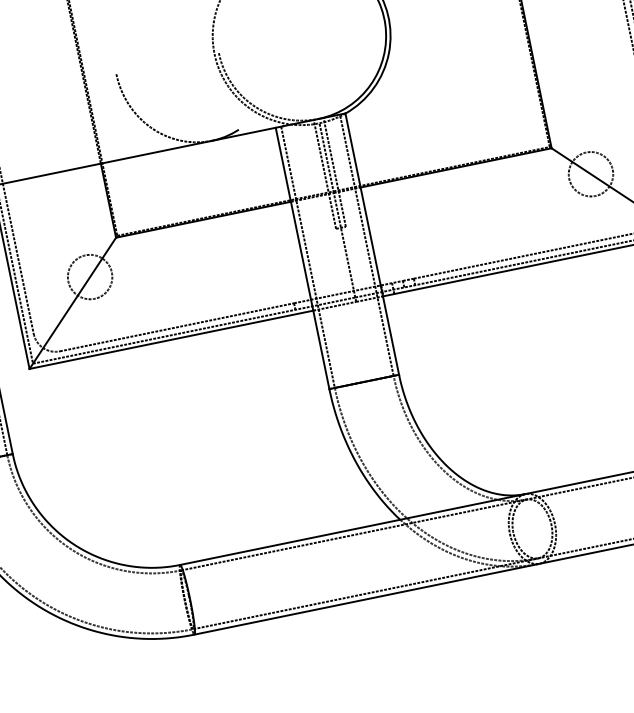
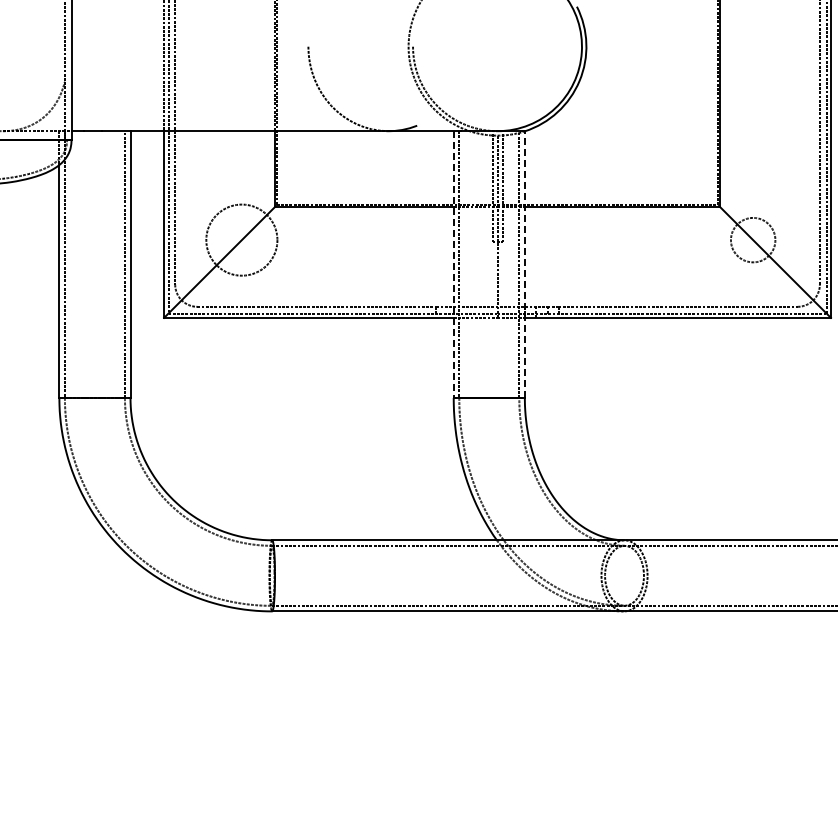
line: (371, 244) -> (524, 264), solid -> dashed
line: (302, 259) -> (453, 265), solid -> dashed
circle: (89, 276) -> (241, 239), size x1.6

